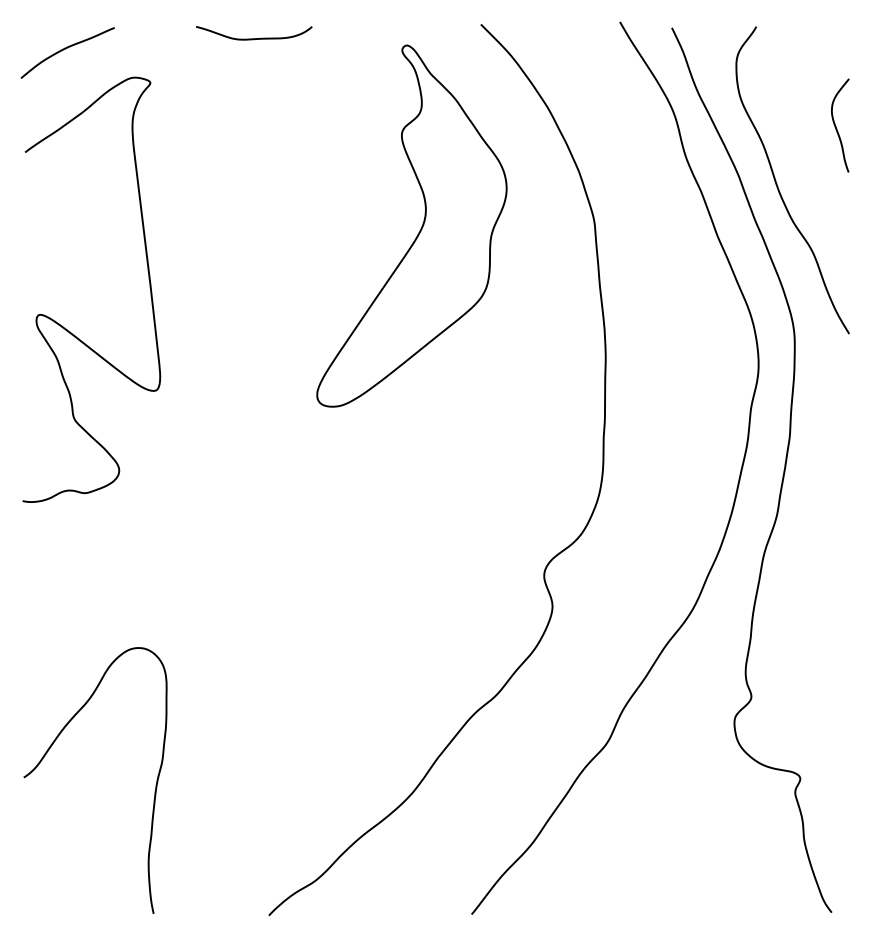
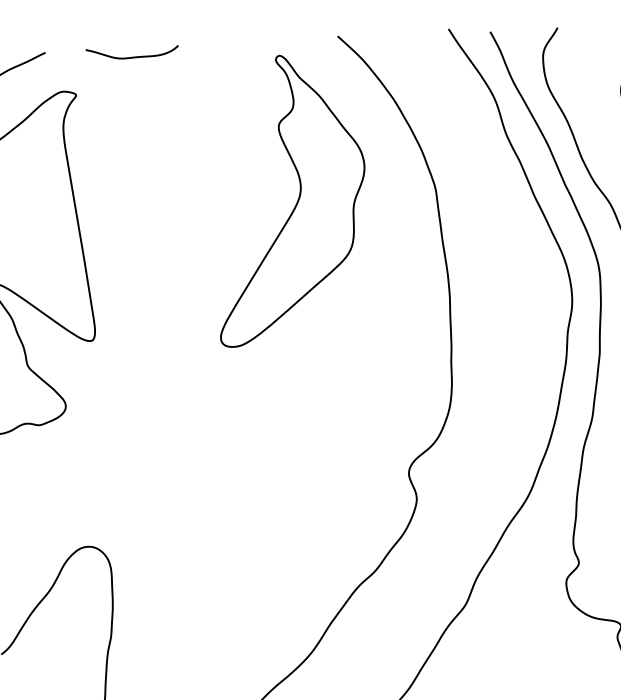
curve: (254, 38) -> (132, 57), moved

